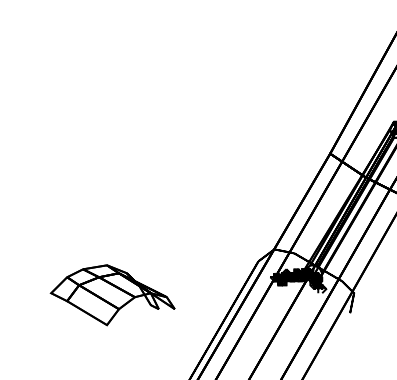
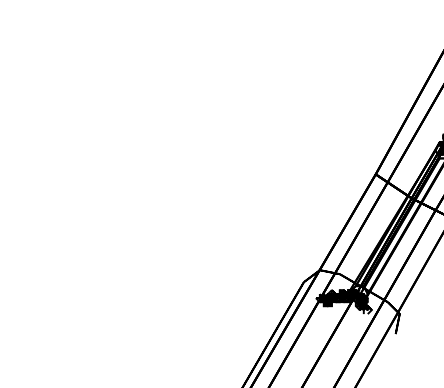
part: (112, 295) -> (157, 316), removed

